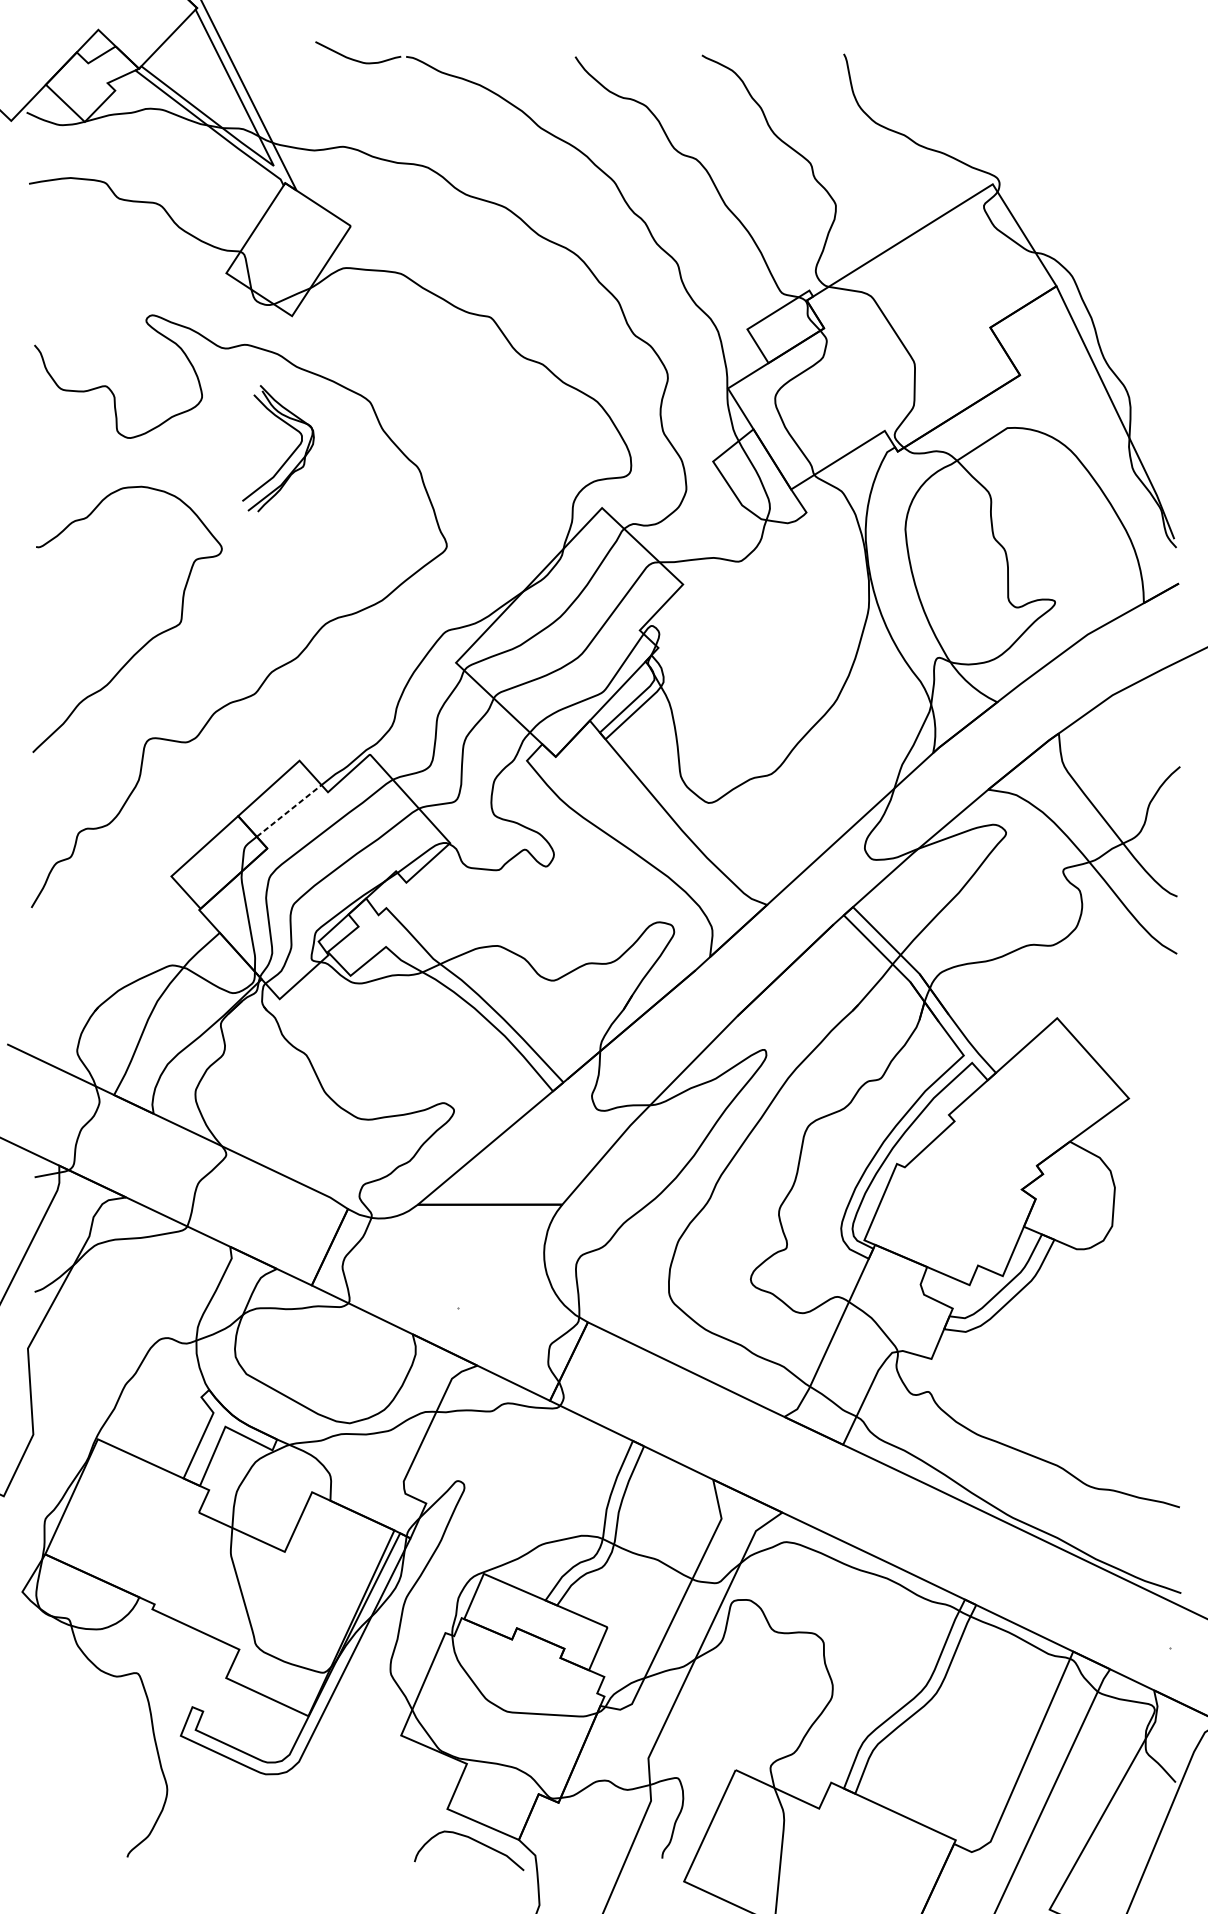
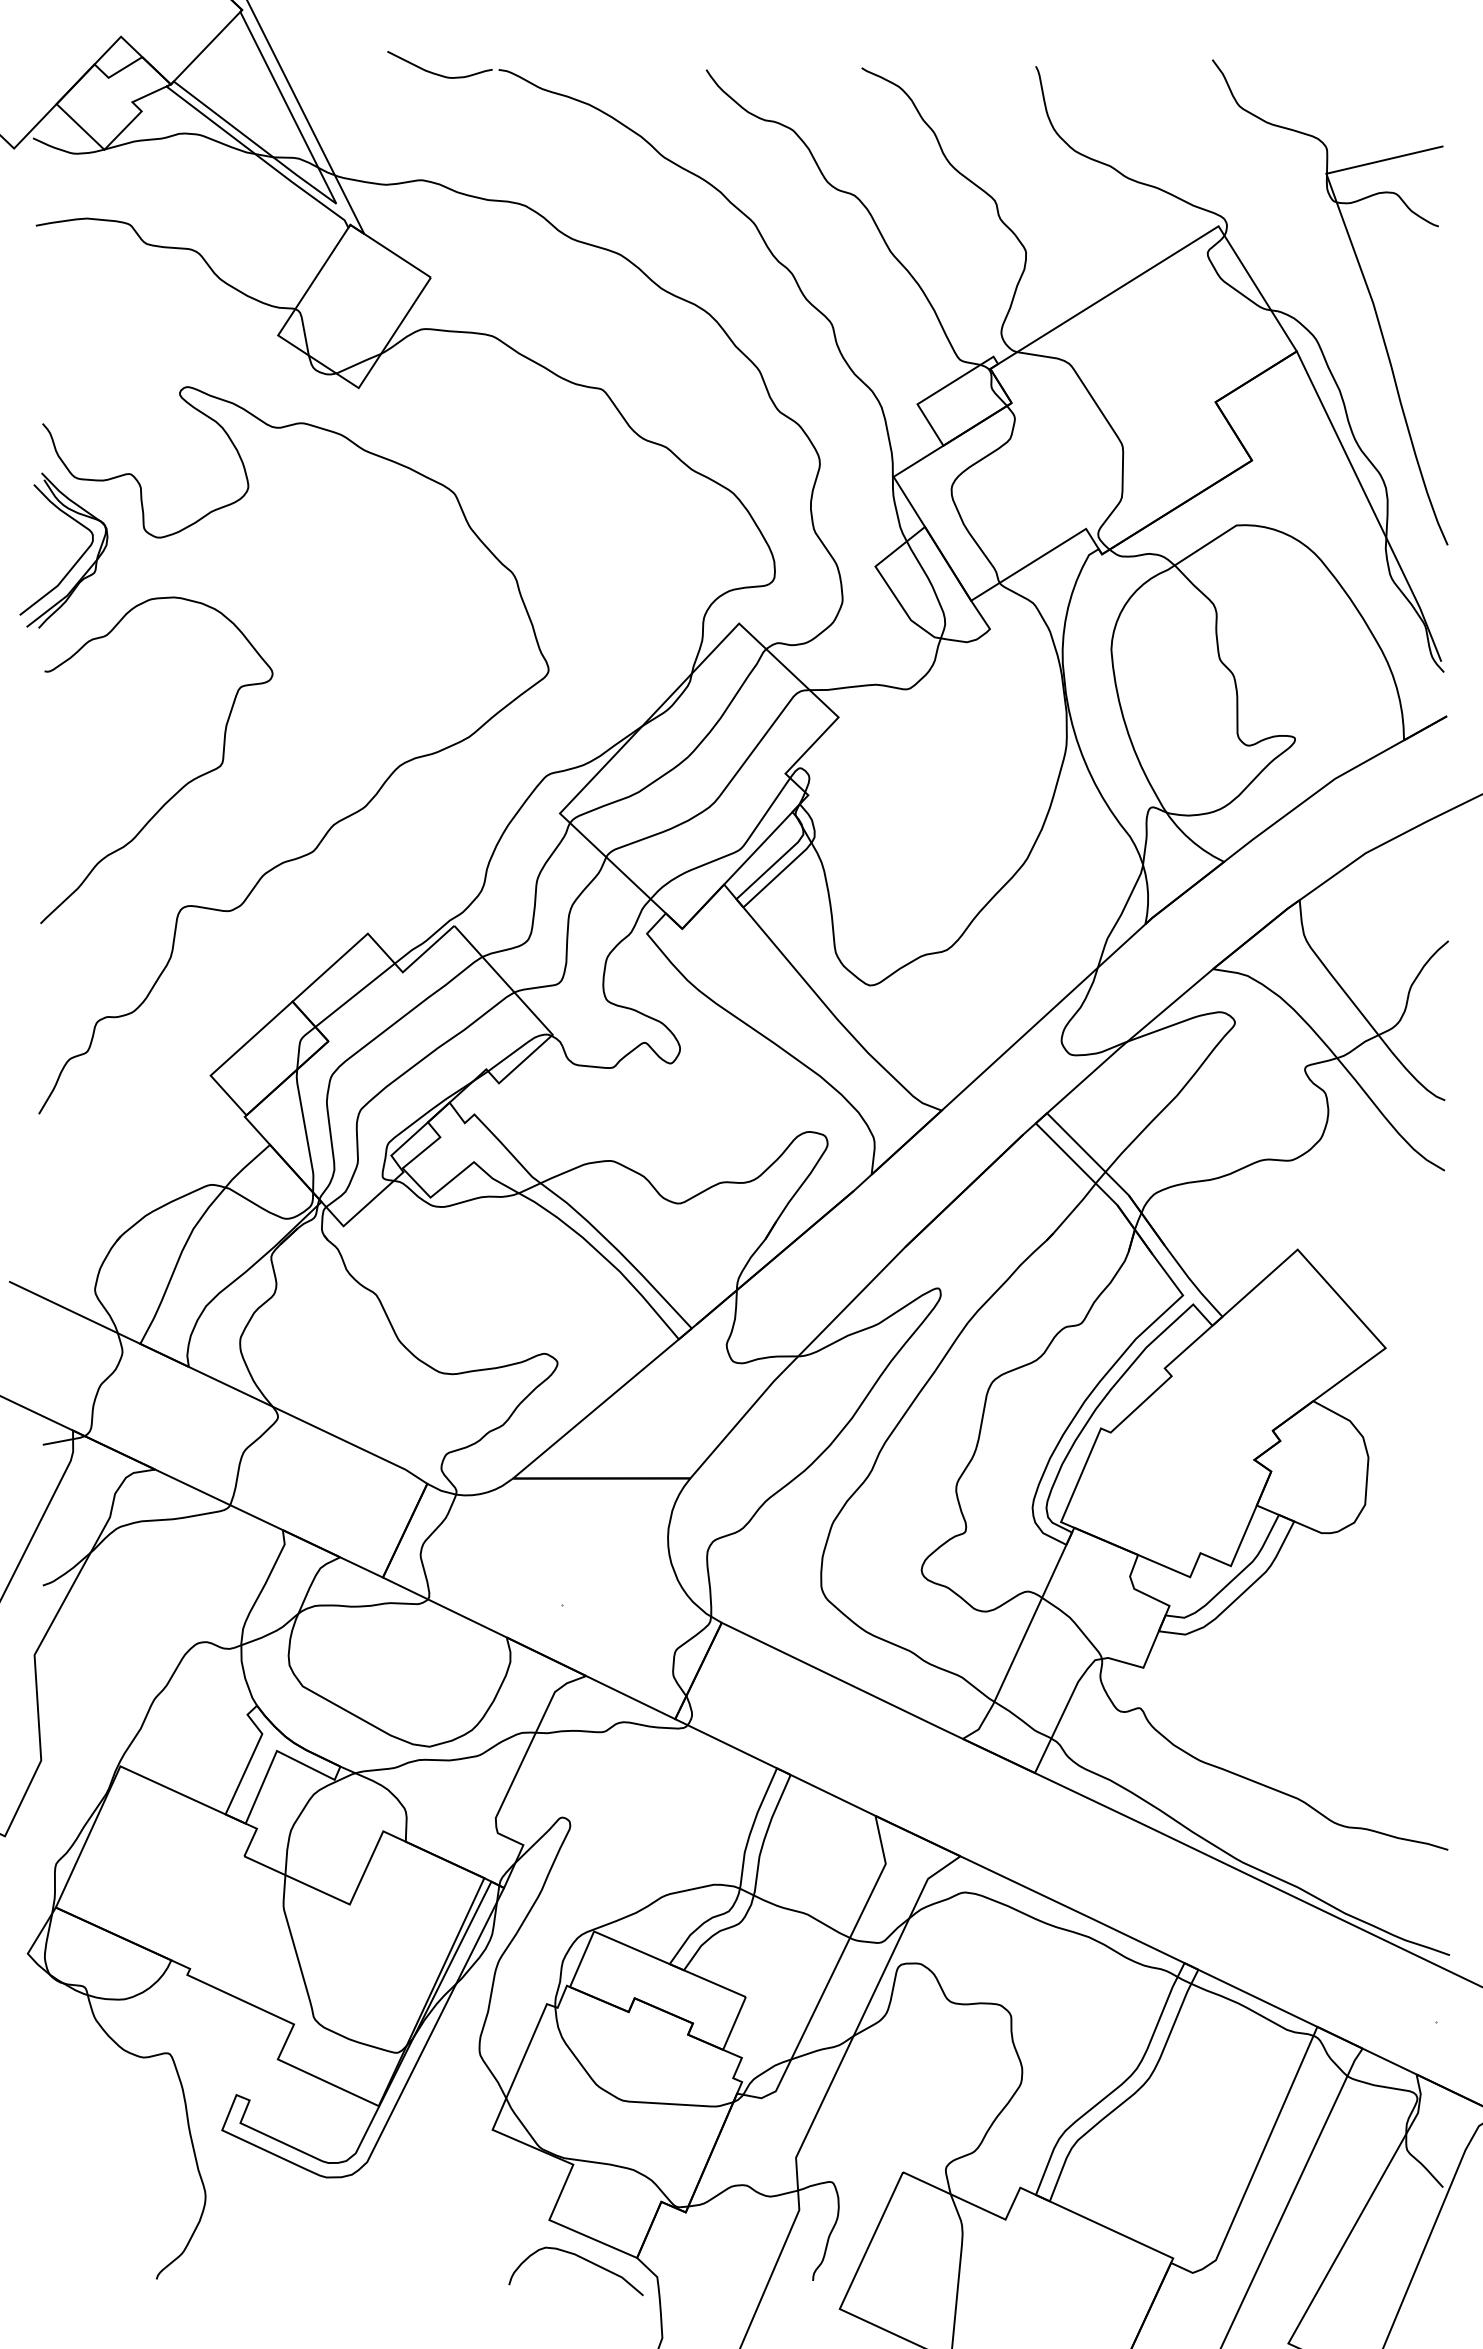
part: (1114, 236) -> (1367, 290), added
part: (287, 458) -> (75, 562), moved
line: (289, 811) -> (355, 995), dashed -> solid

